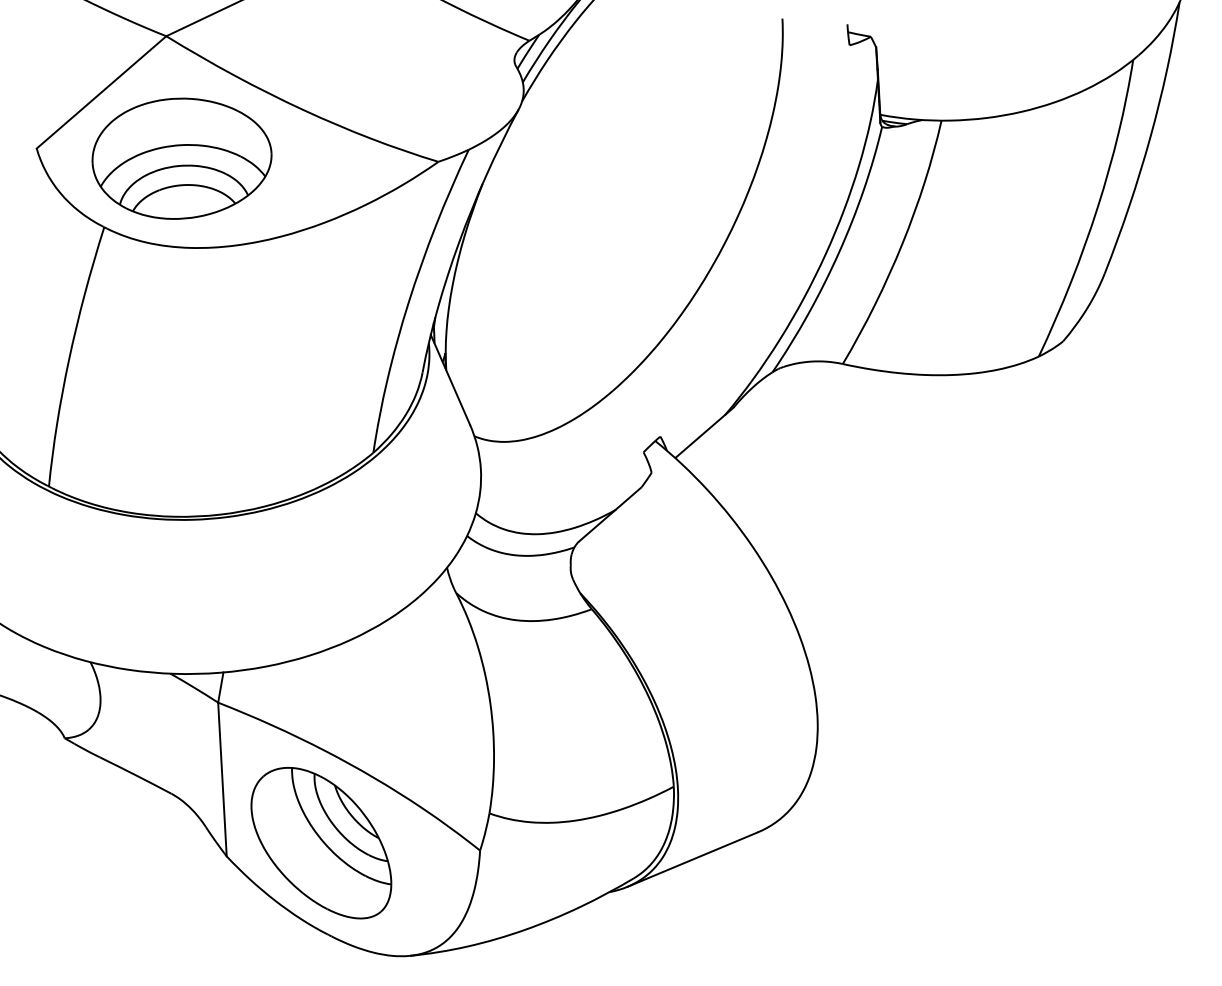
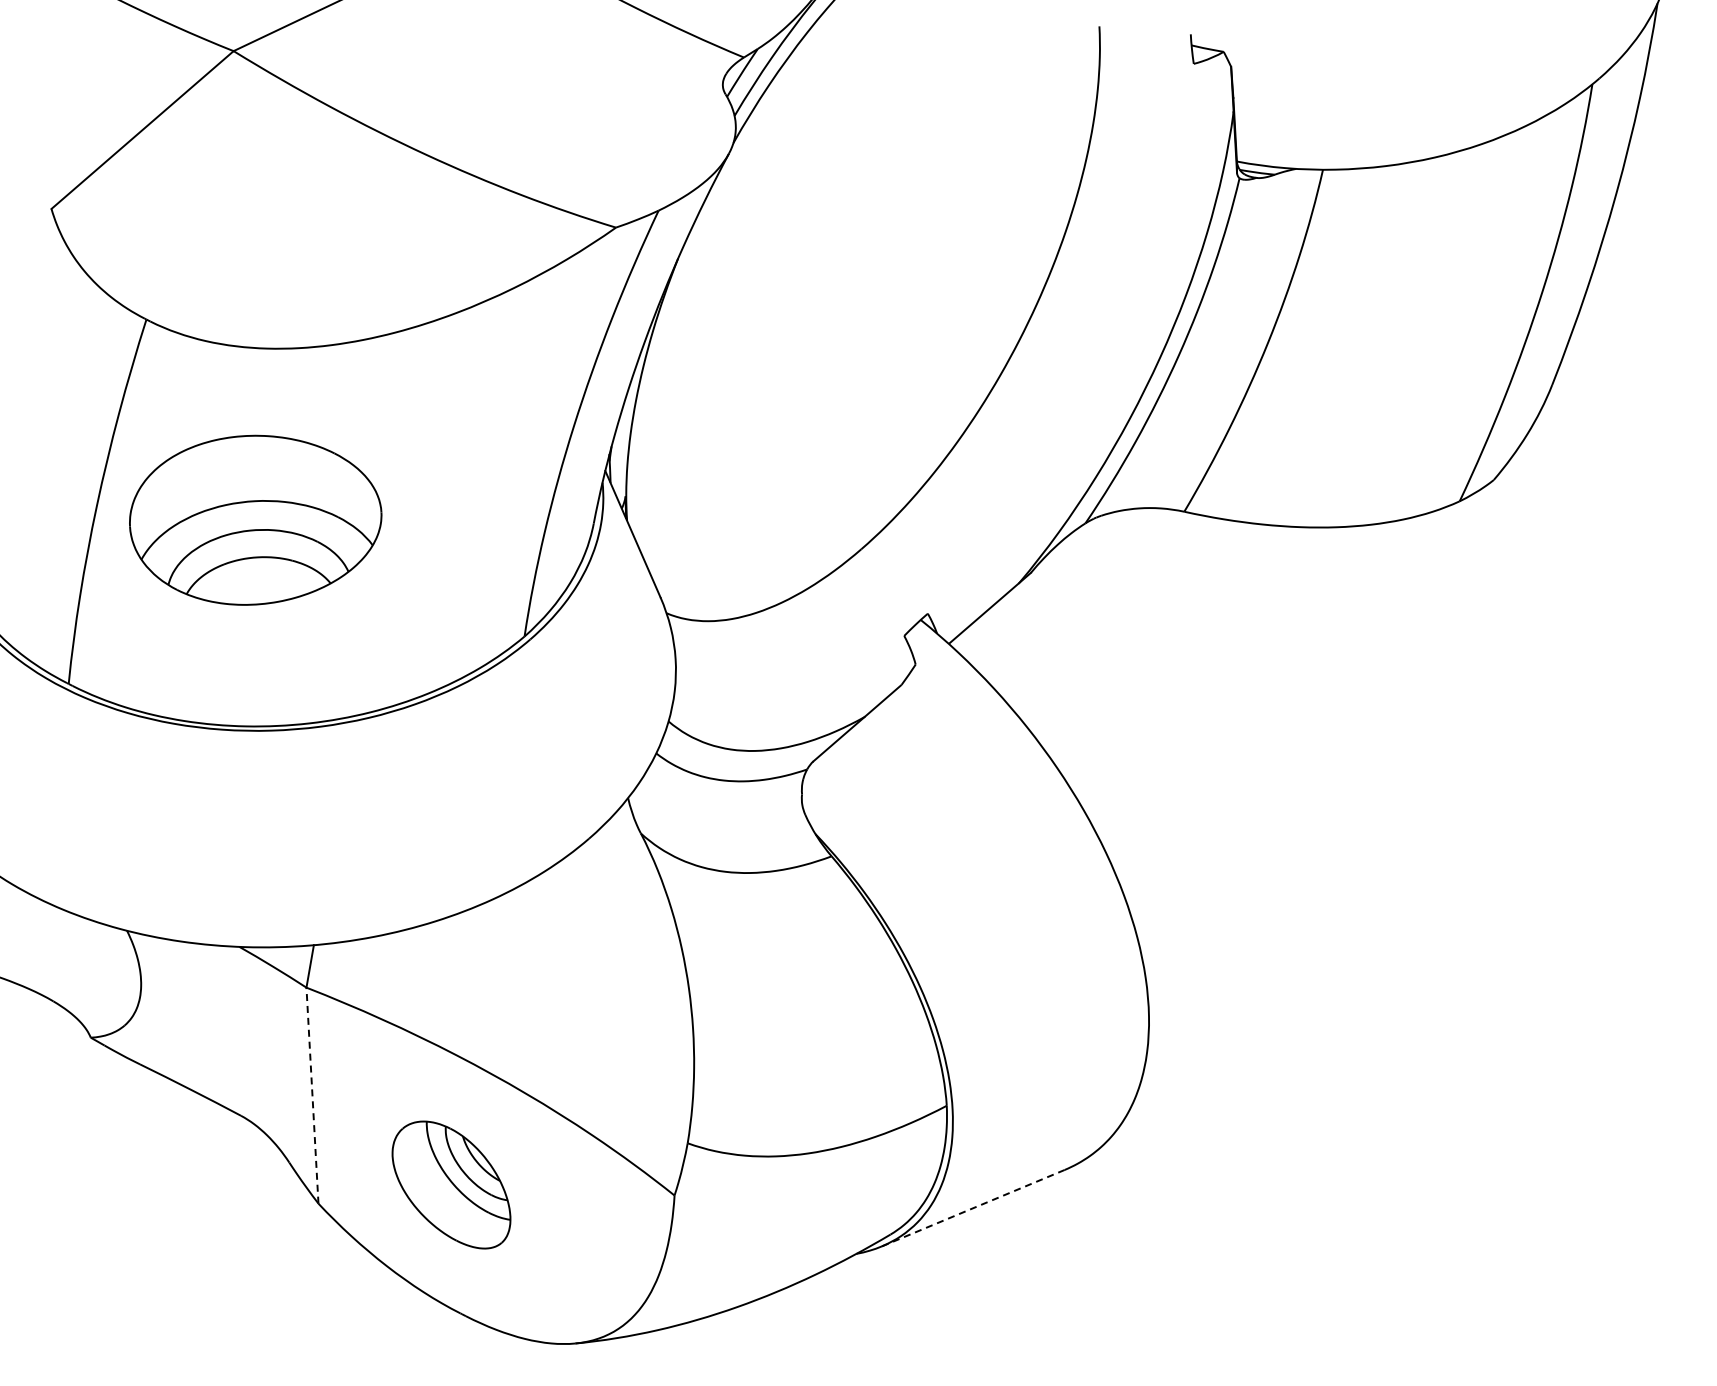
part: (181, 158) -> (255, 519), moved
line: (222, 779) -> (312, 1095), solid -> dashed
part: (321, 842) -> (451, 1184), size x0.6
line: (692, 859) -> (973, 1208), solid -> dashed

